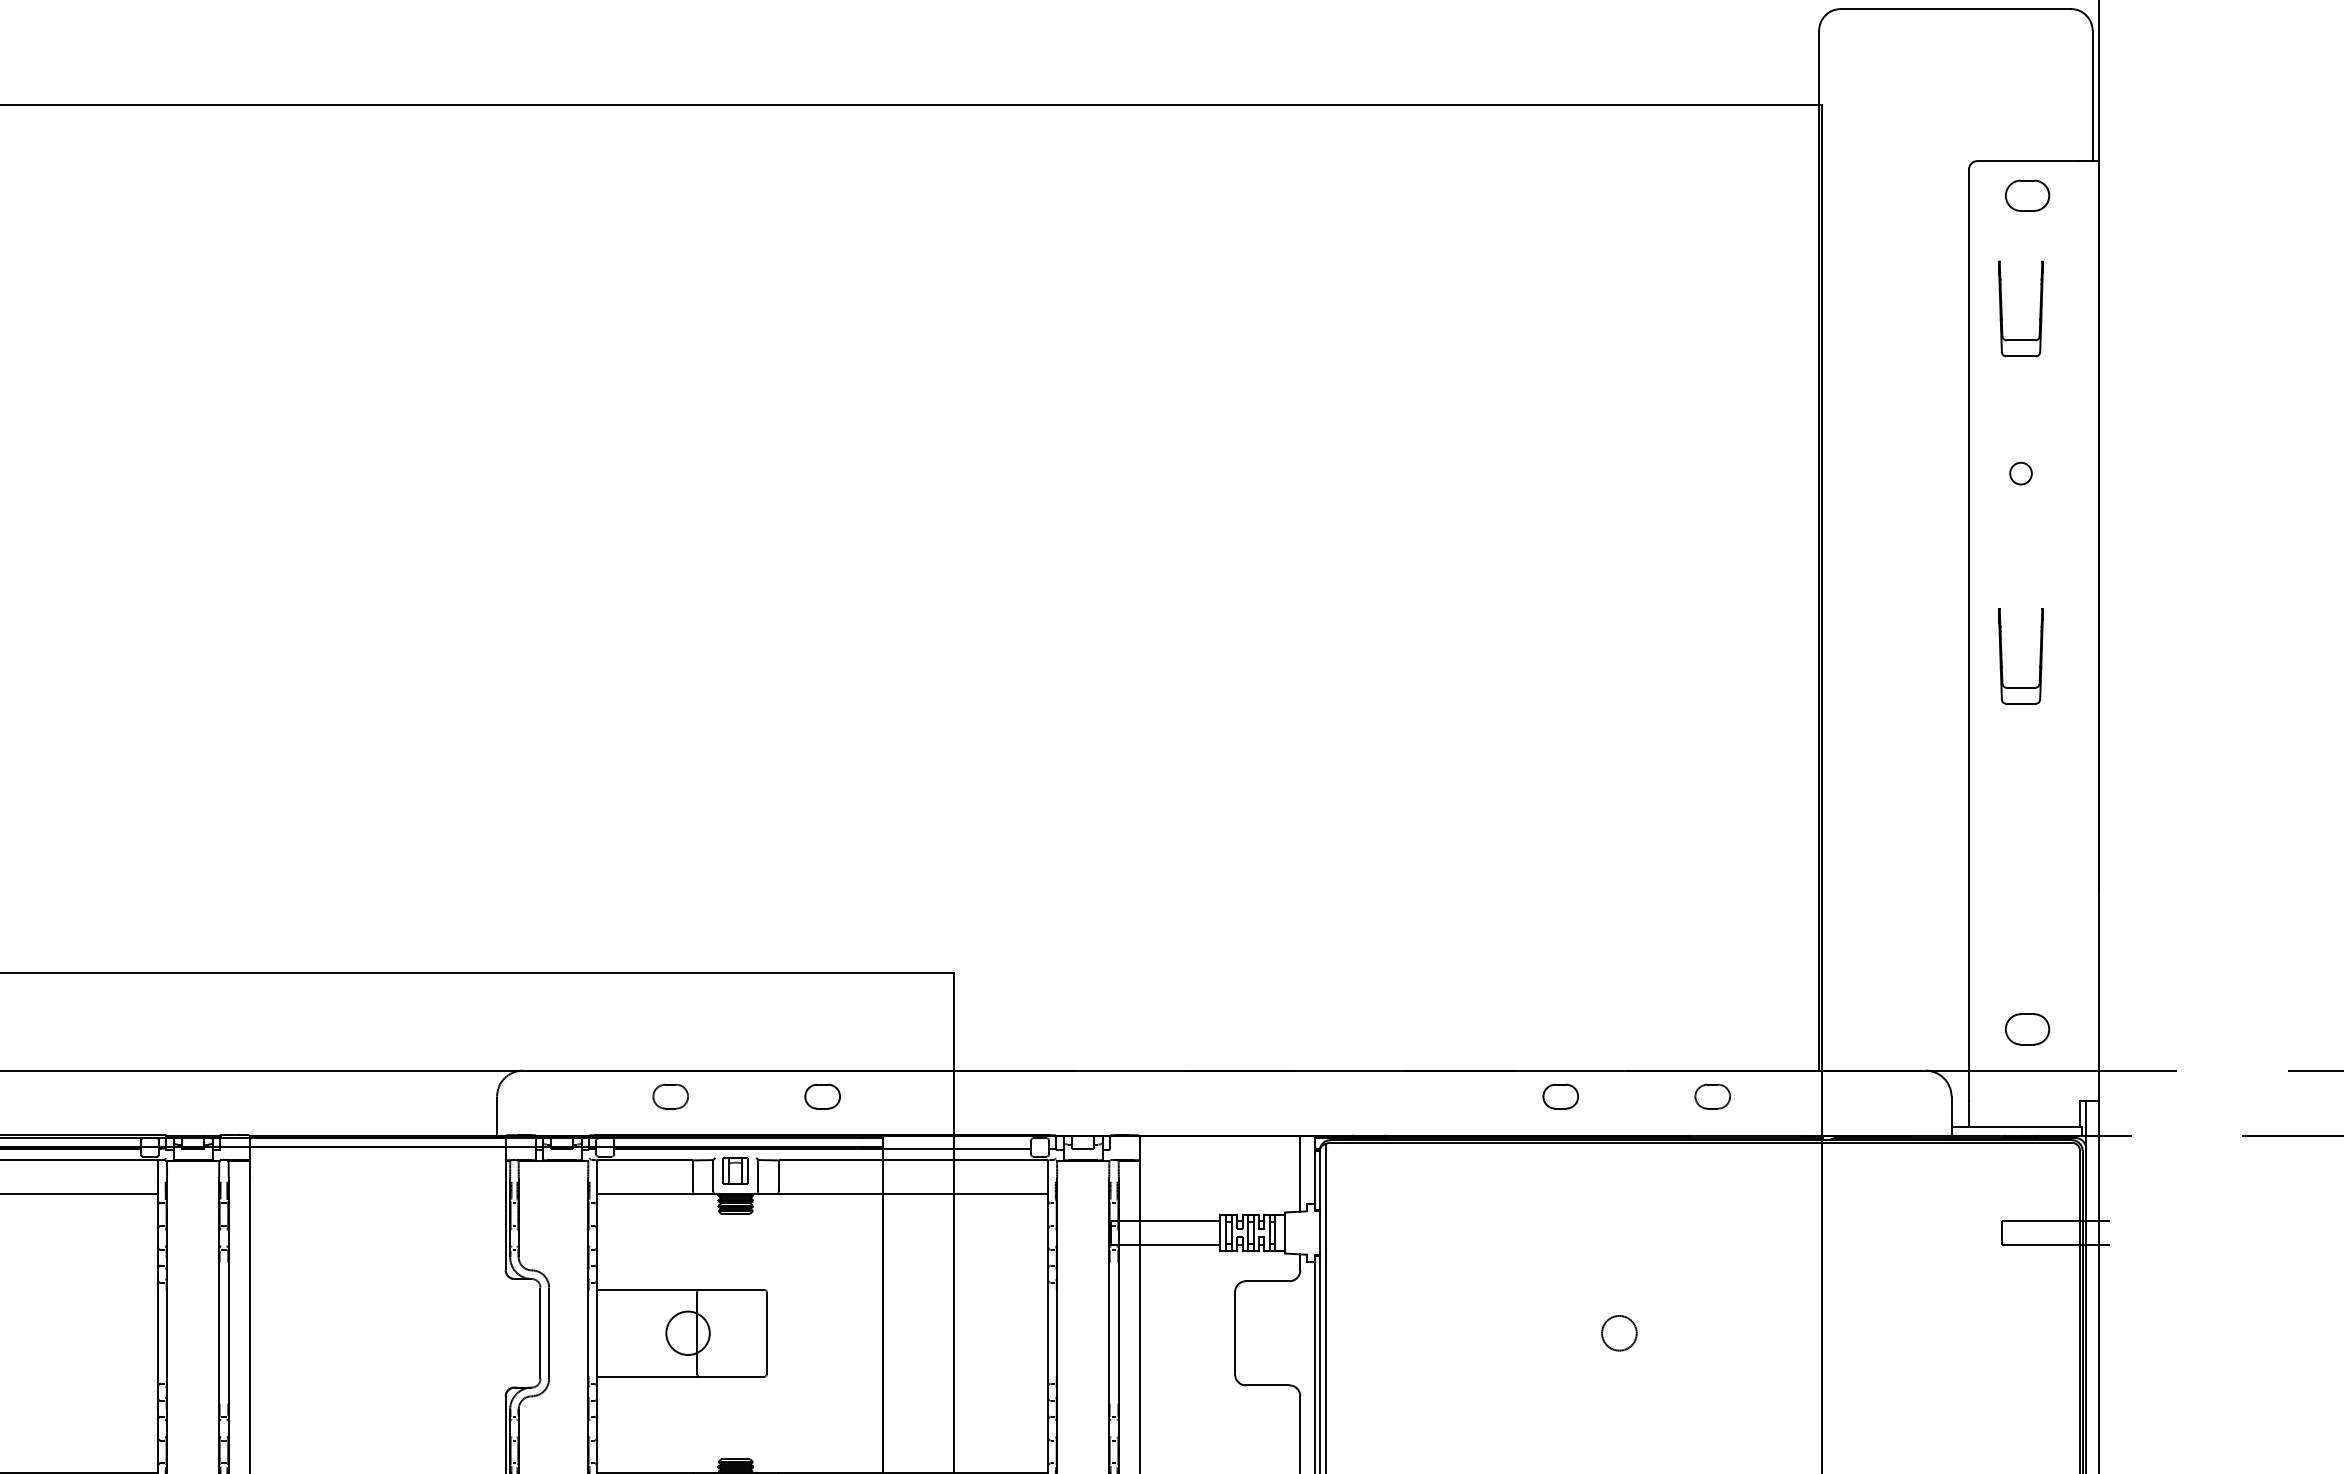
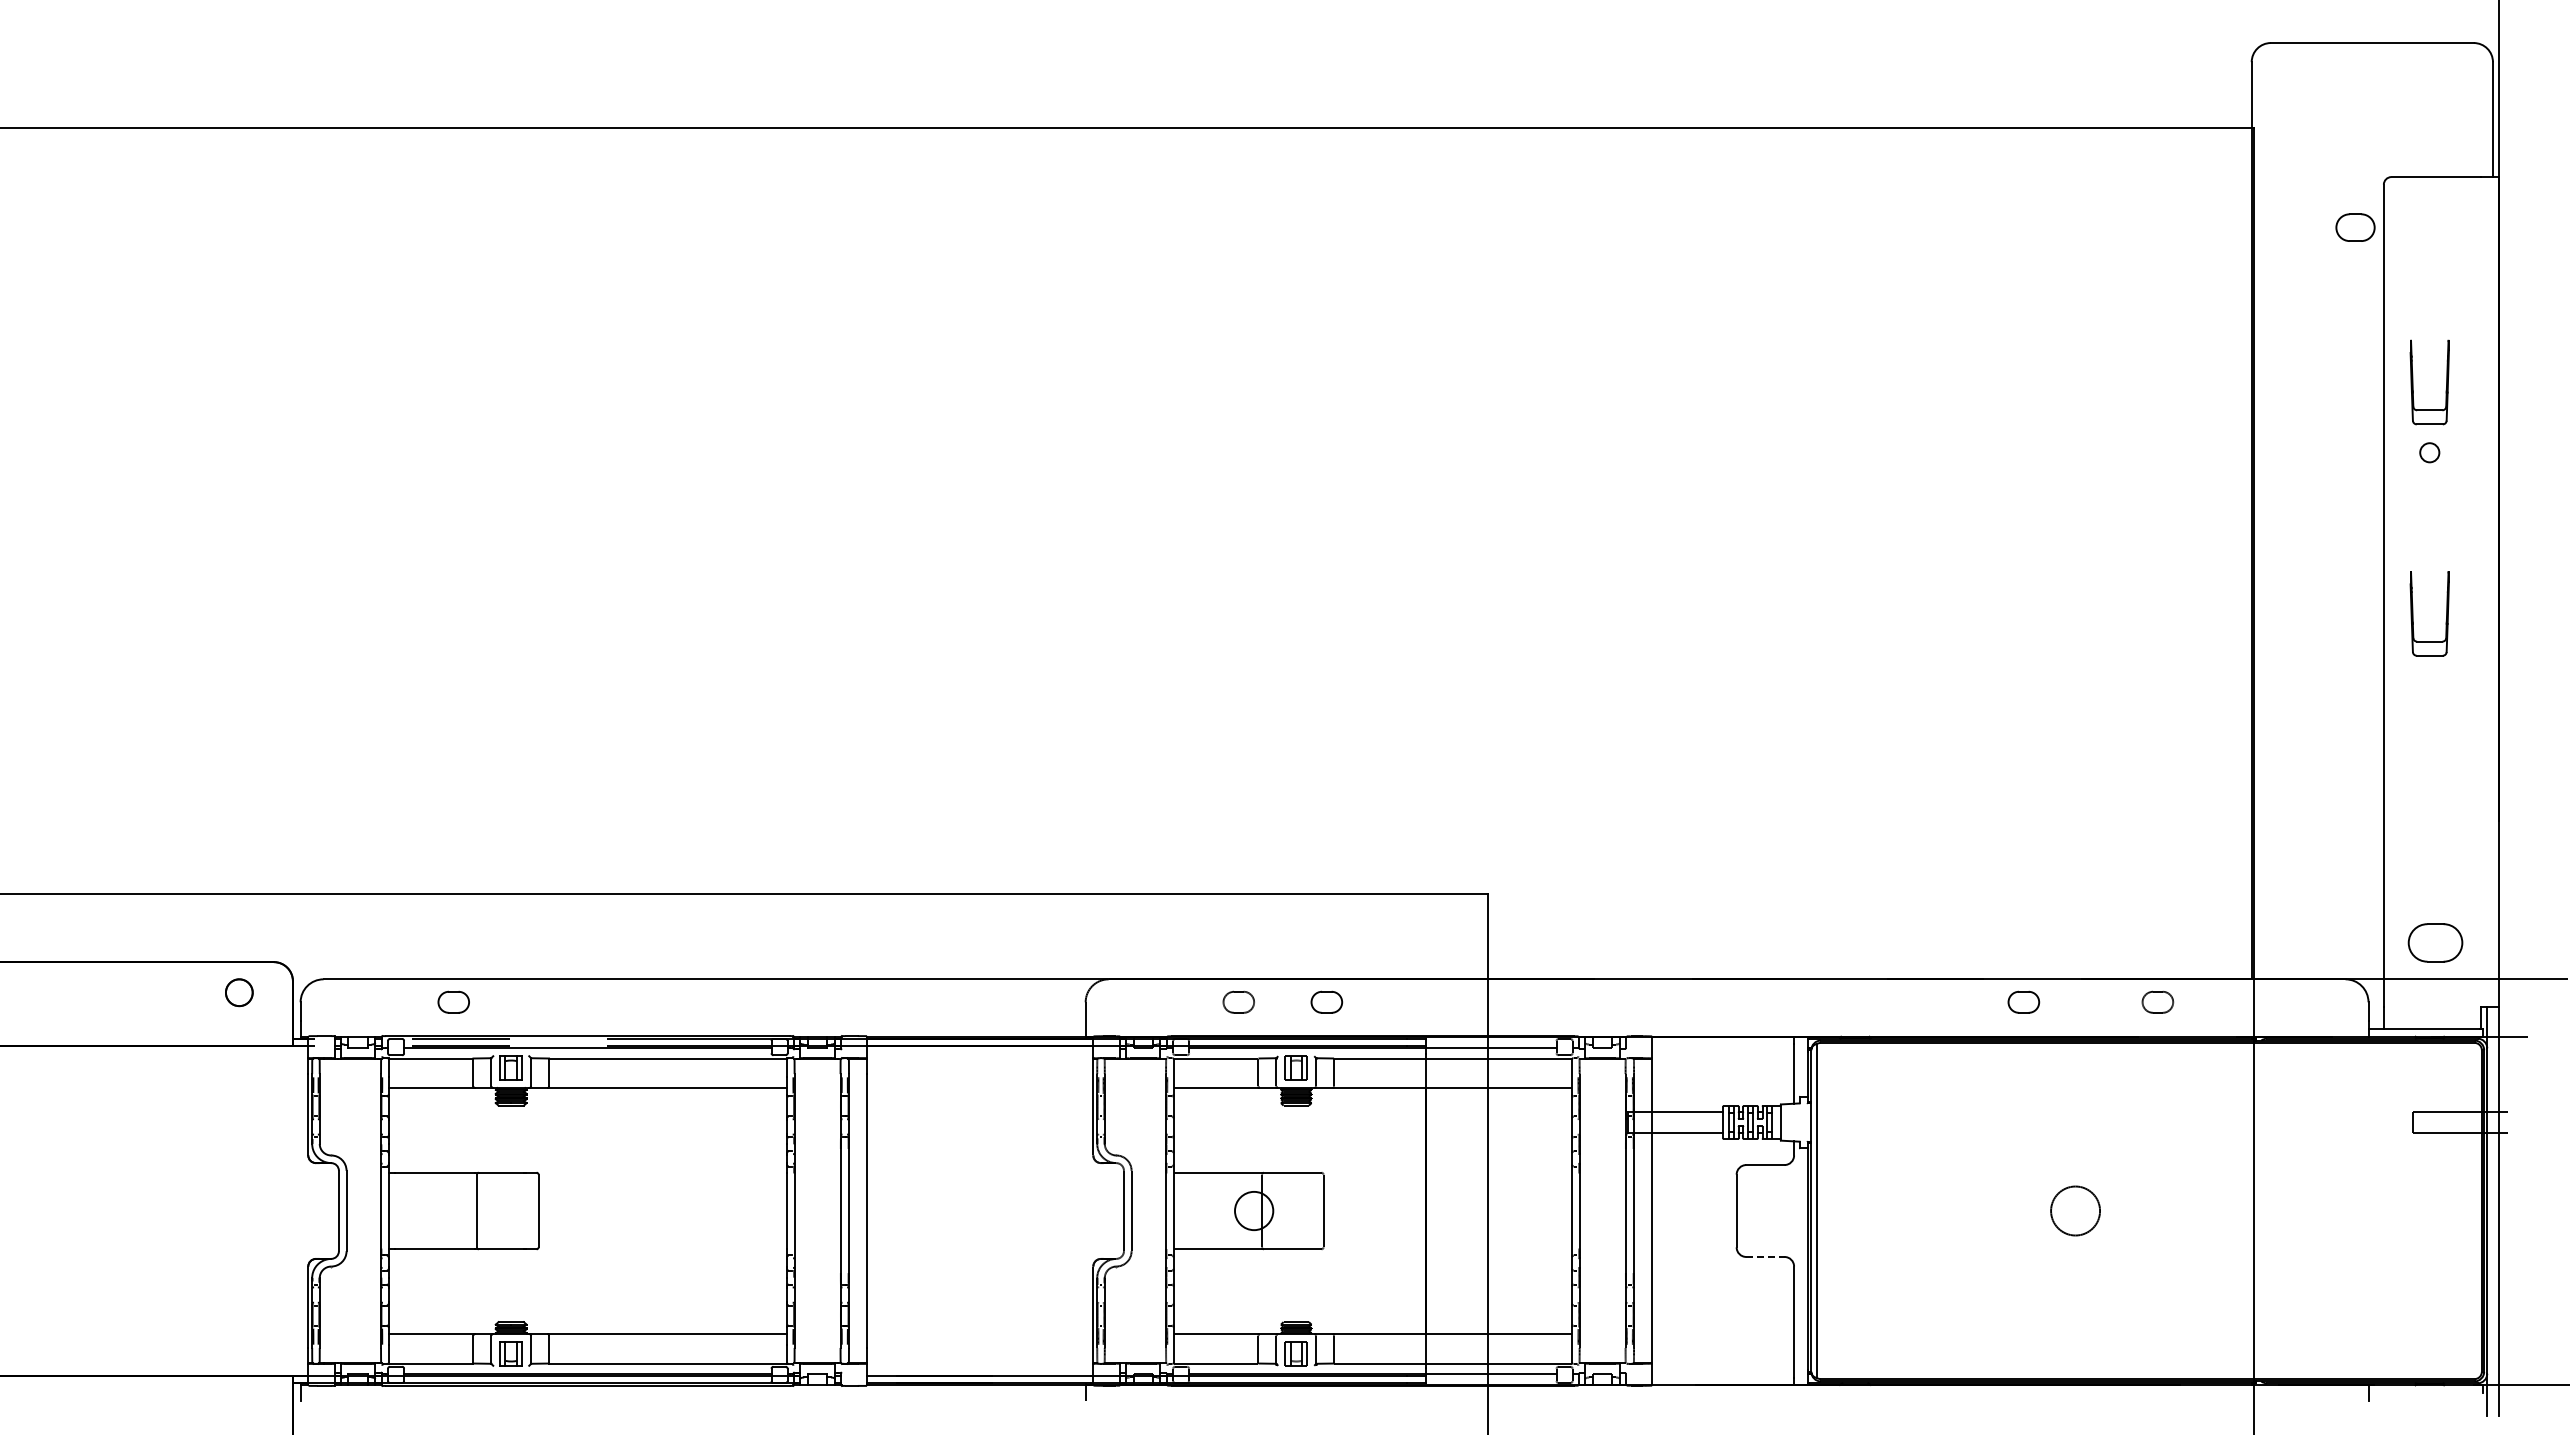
part: (2027, 195) -> (2355, 227), moved
part: (2002, 308) -> (2413, 382), moved
part: (2027, 1028) -> (2435, 942), size x1.4
part: (822, 1095) -> (1326, 1001), moved
circle: (1619, 1332) -> (2075, 1210), size x1.6
line: (1267, 1384) -> (1765, 1256), solid -> dashed

